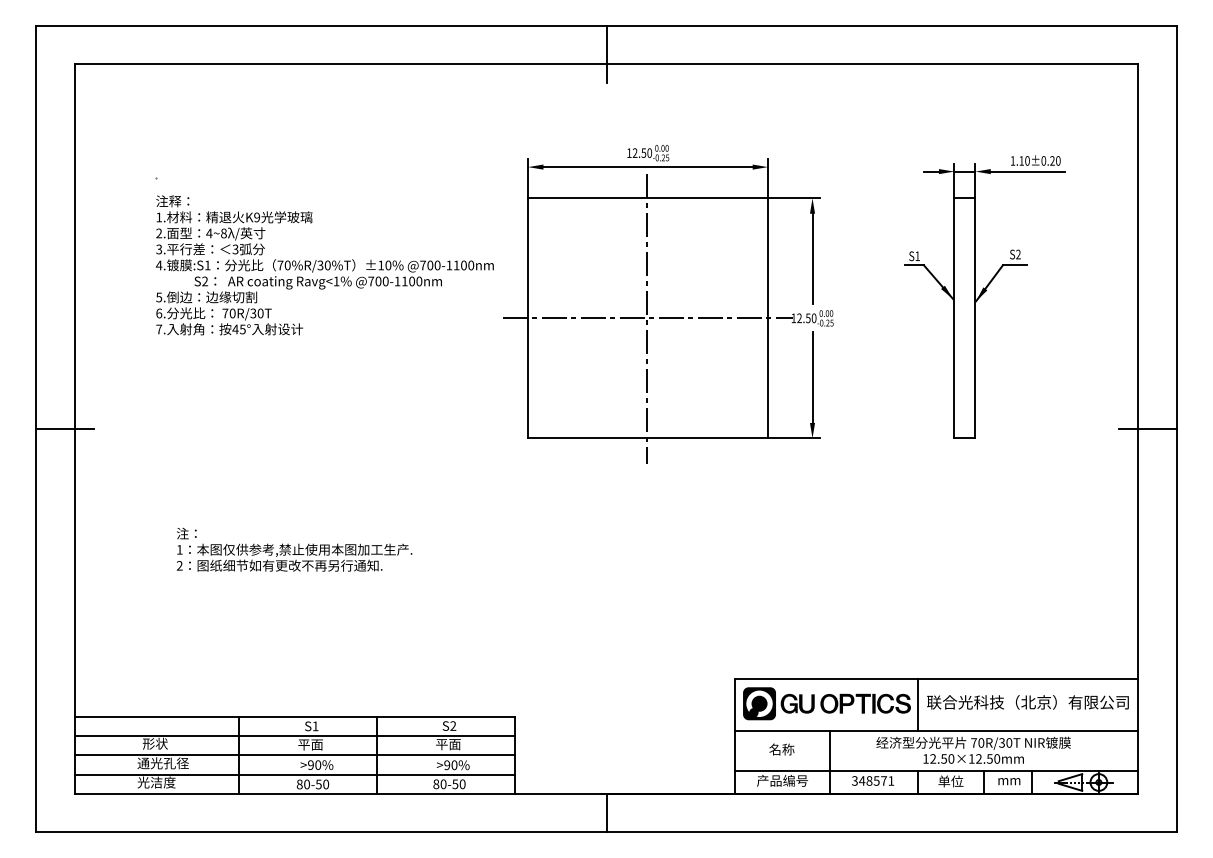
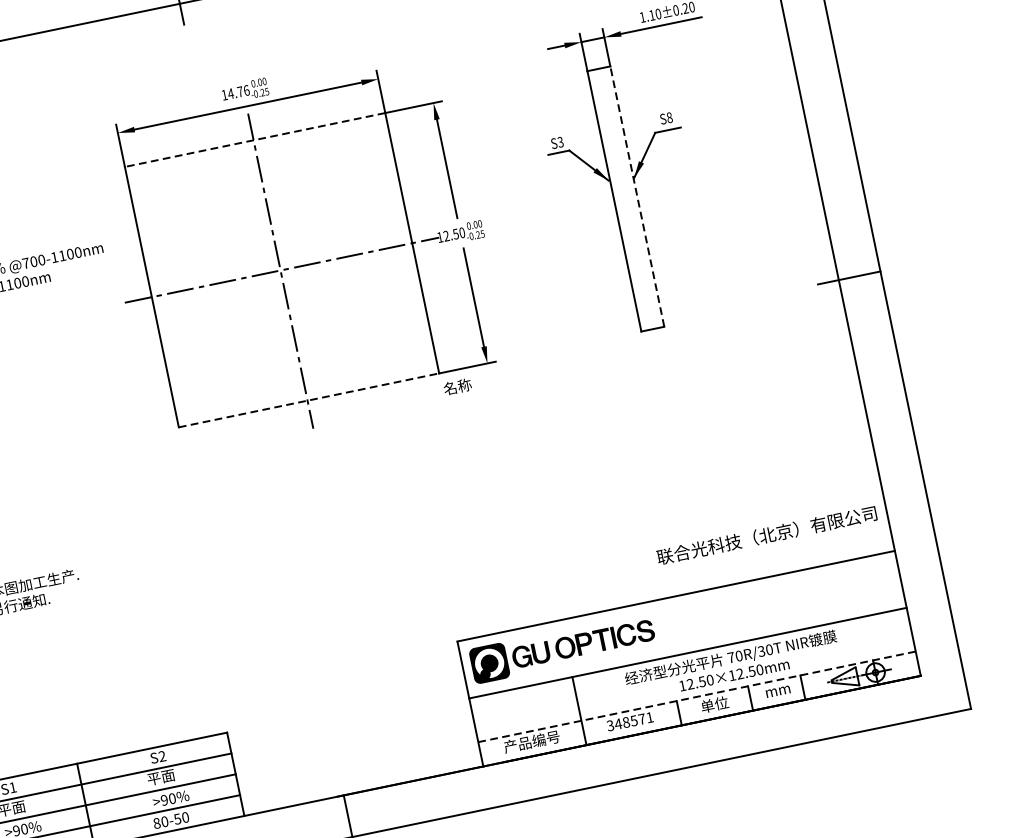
text: (642, 152) -> (238, 91), 12.50 -> 14.76
line: (648, 198) -> (255, 140), solid -> dashed
text: (1018, 254) -> (669, 117), S2 -> S8
text: (917, 256) -> (560, 142), S1 -> S3
line: (975, 318) -> (637, 196), solid -> dashed
line: (648, 438) -> (309, 400), solid -> dashed
text: (1027, 702) -> (766, 535), moved
line: (917, 704) -> (661, 628), removed
text: (781, 749) -> (457, 386), moved
line: (936, 771) -> (696, 697), solid -> dashed

